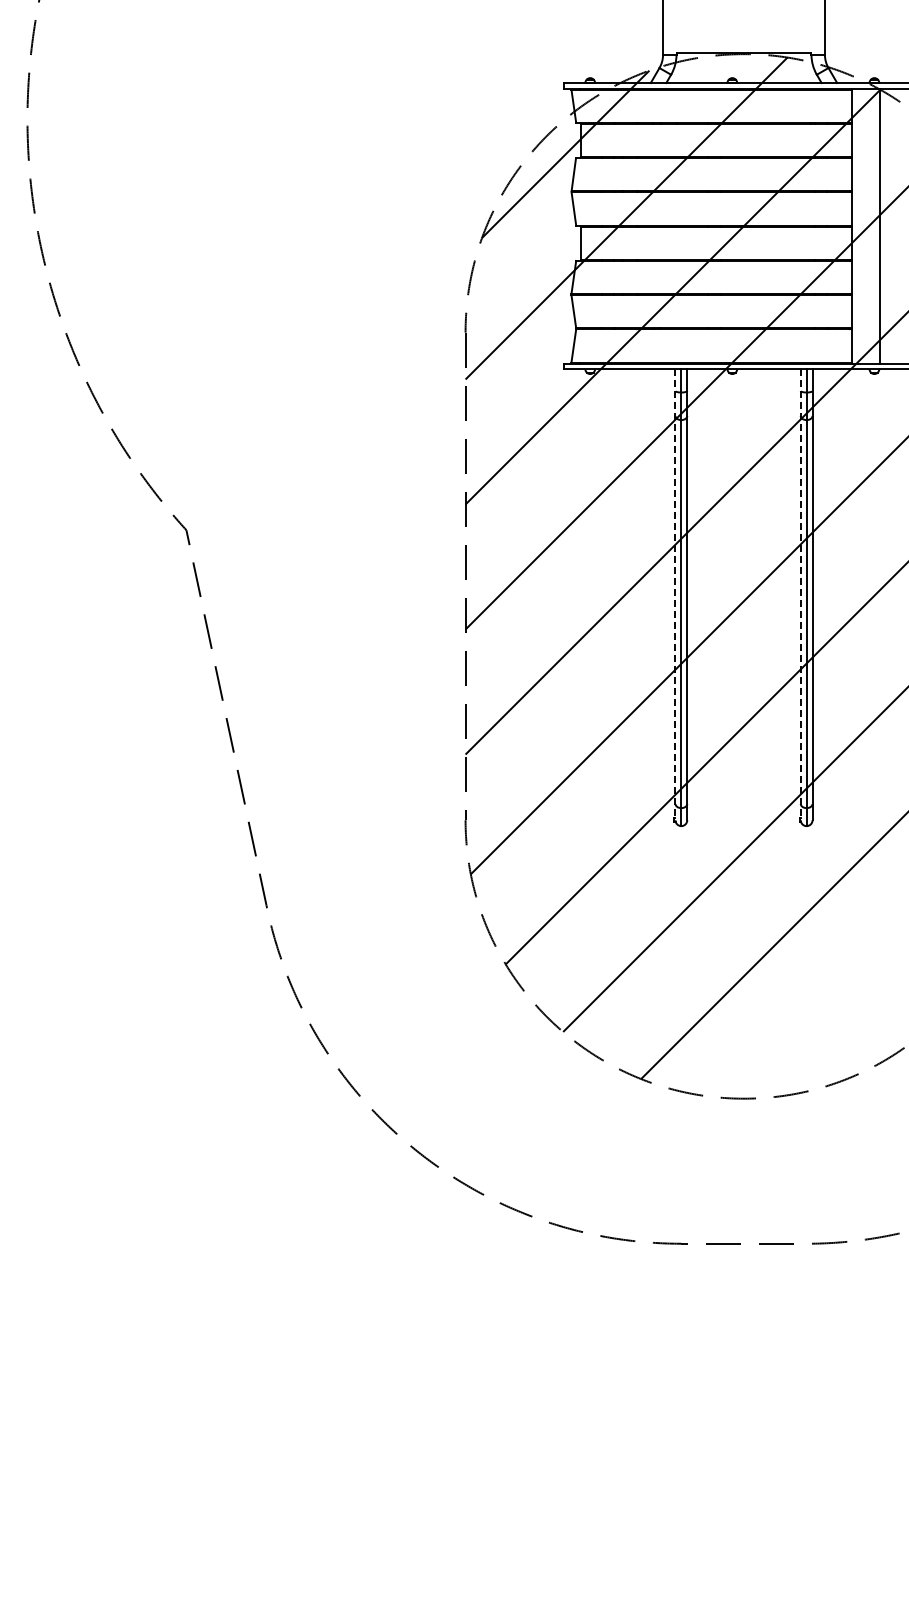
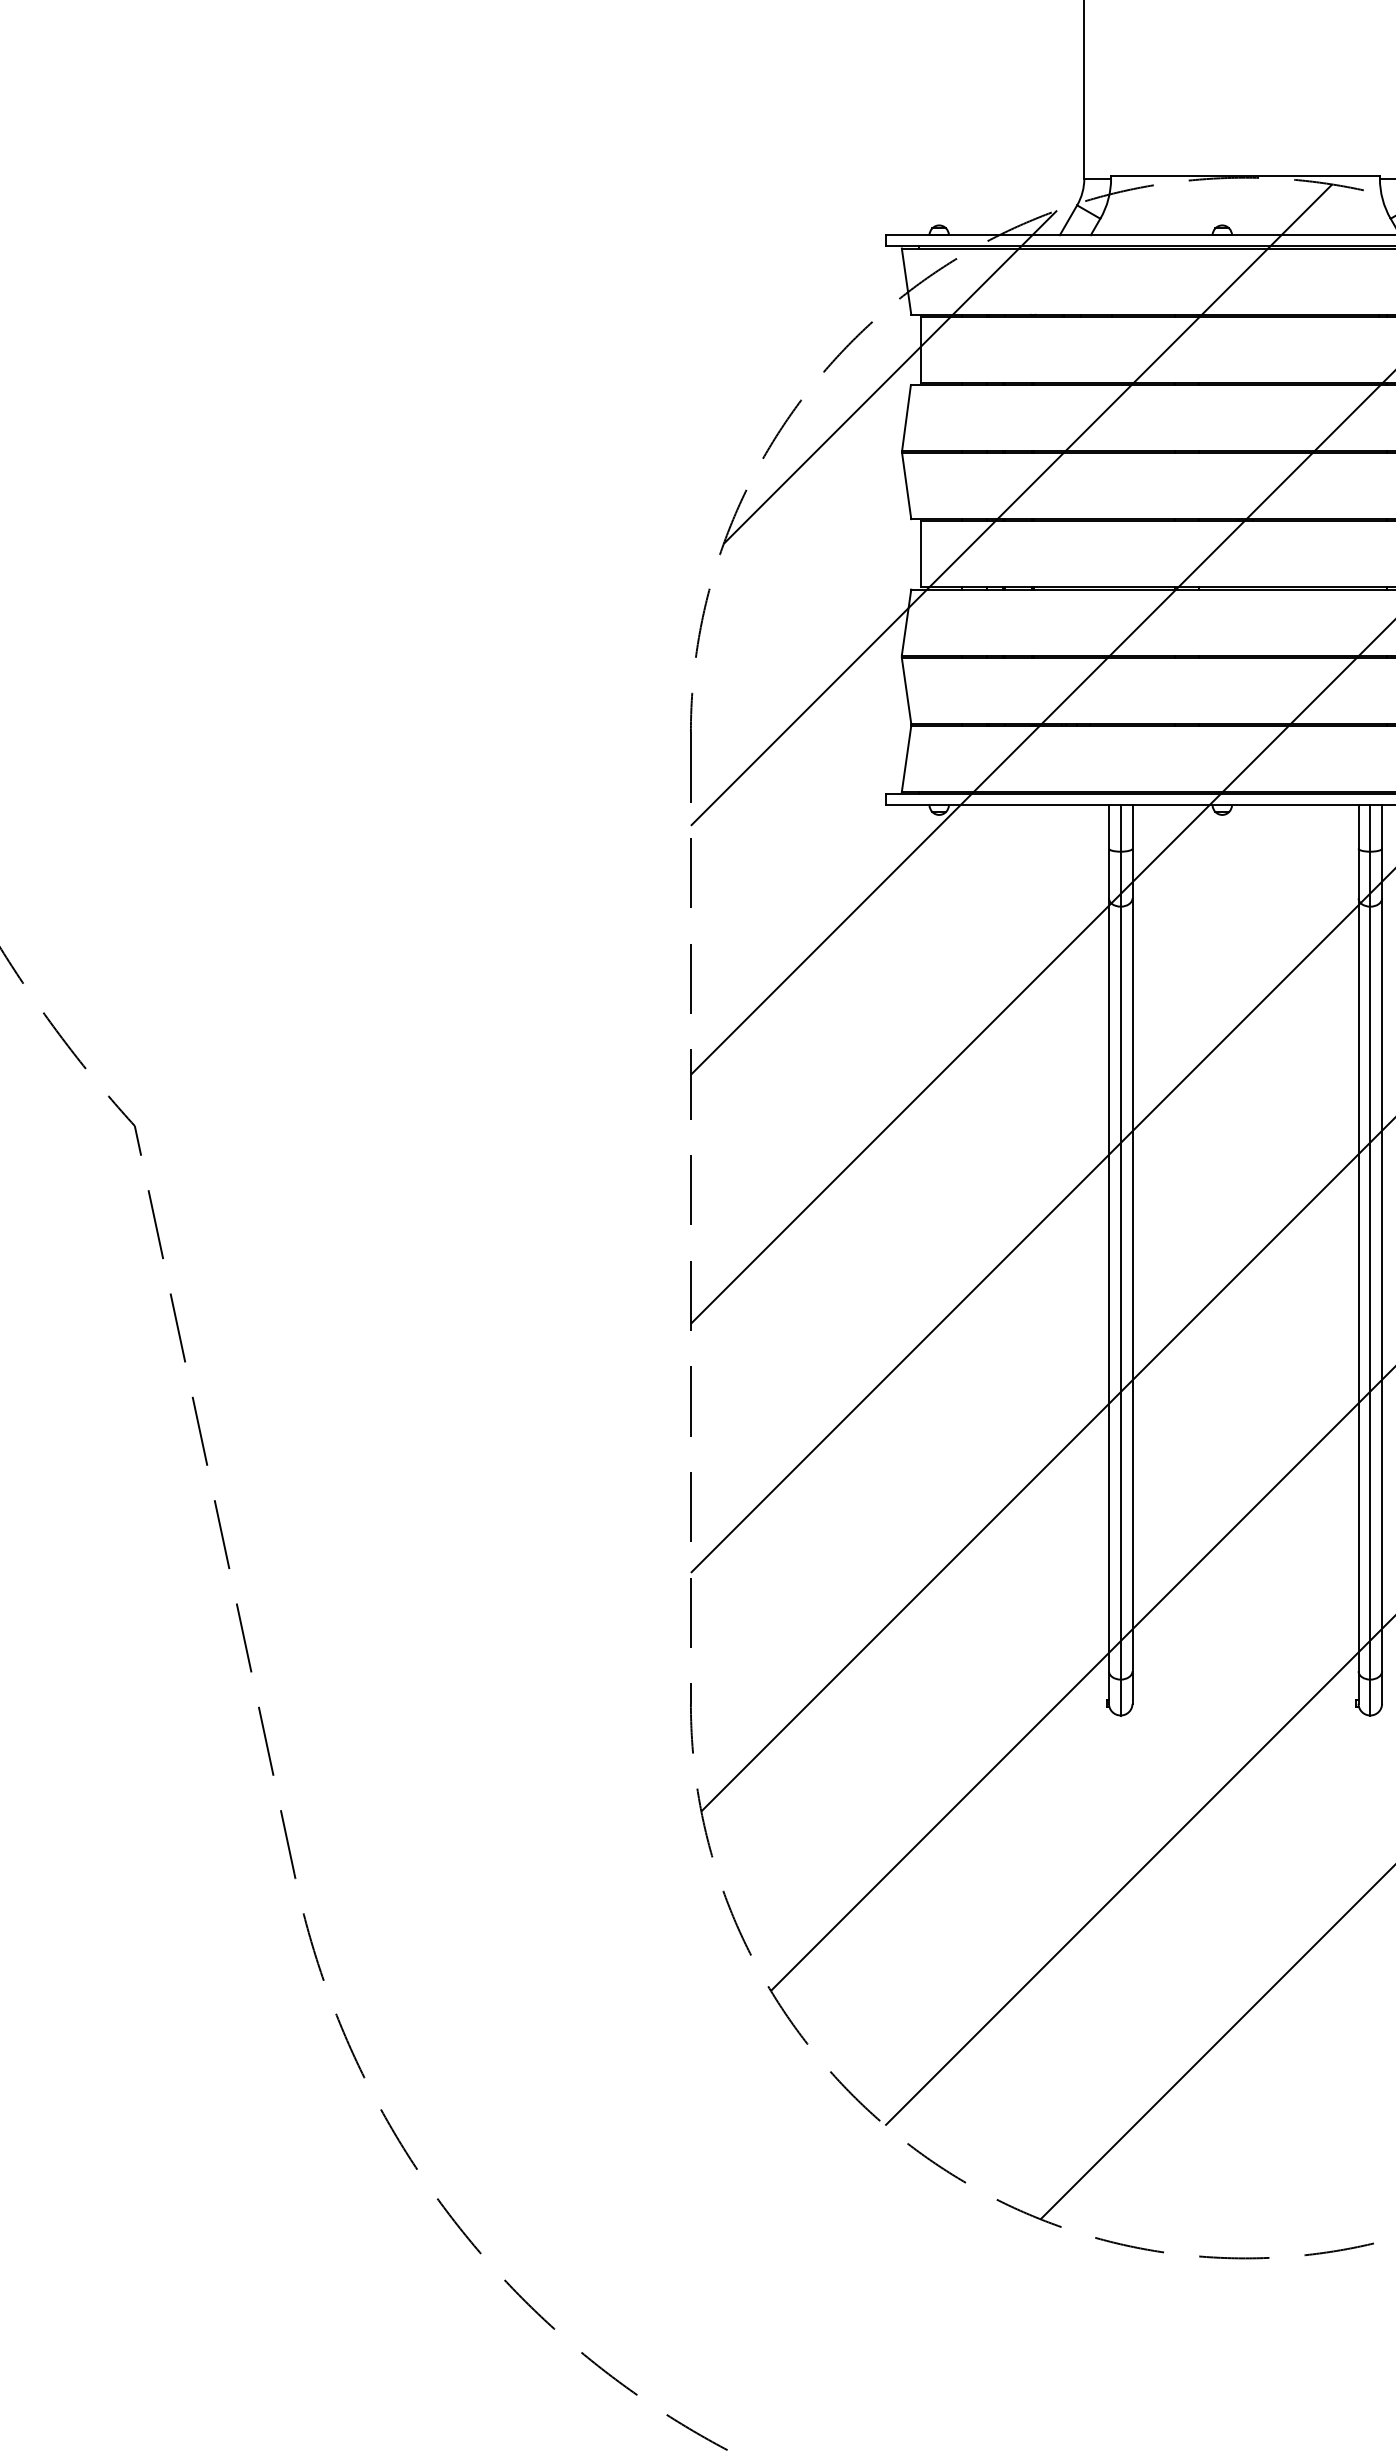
line: (675, 594) -> (1109, 1254), dashed -> solid
line: (800, 594) -> (1358, 1254), dashed -> solid

